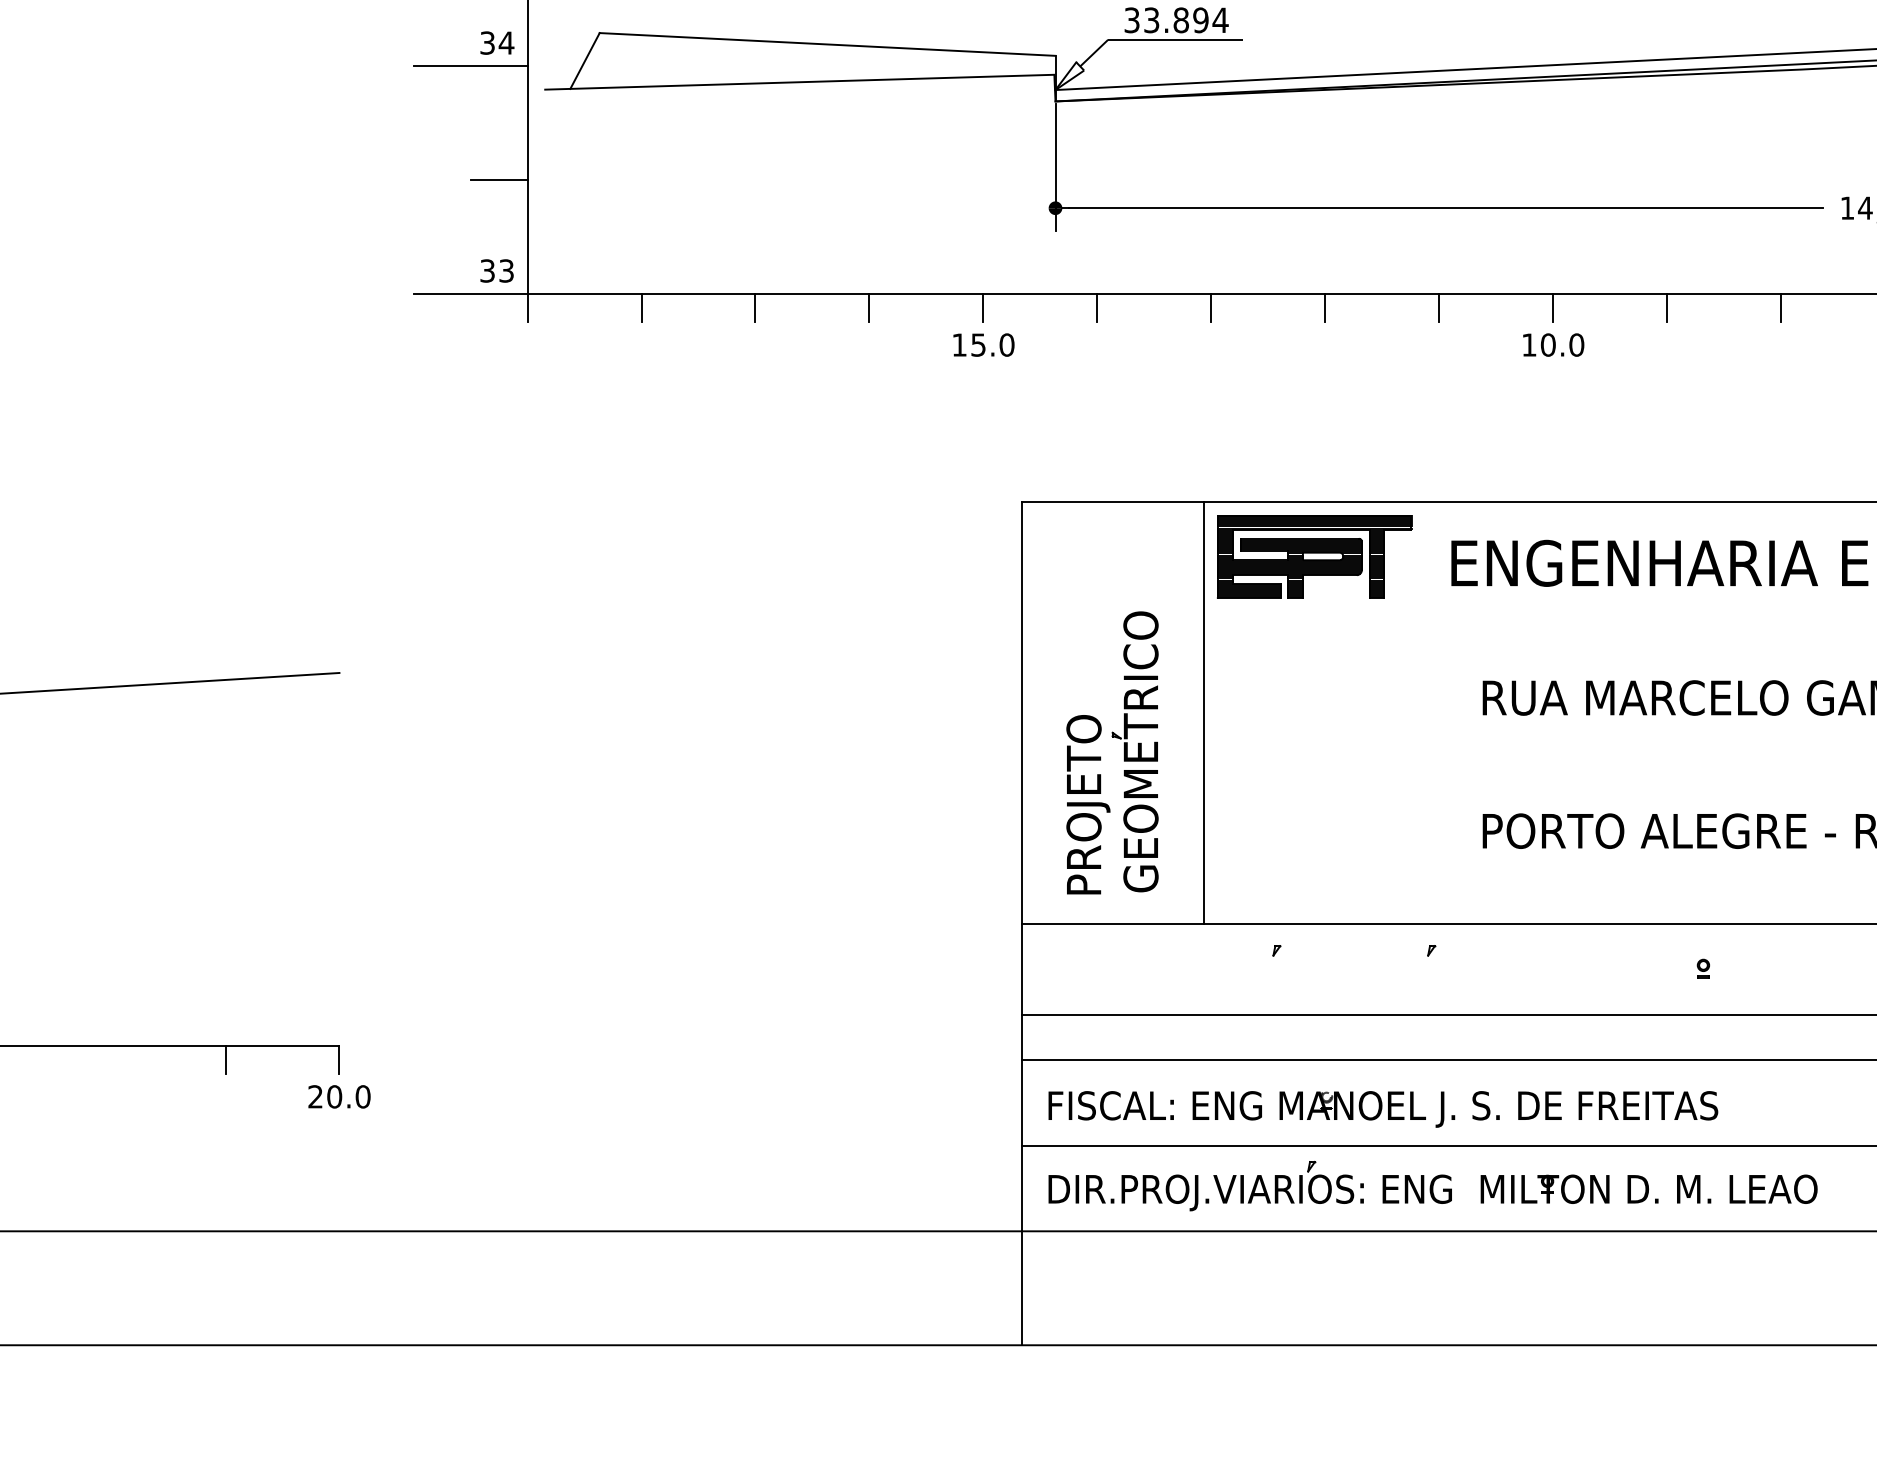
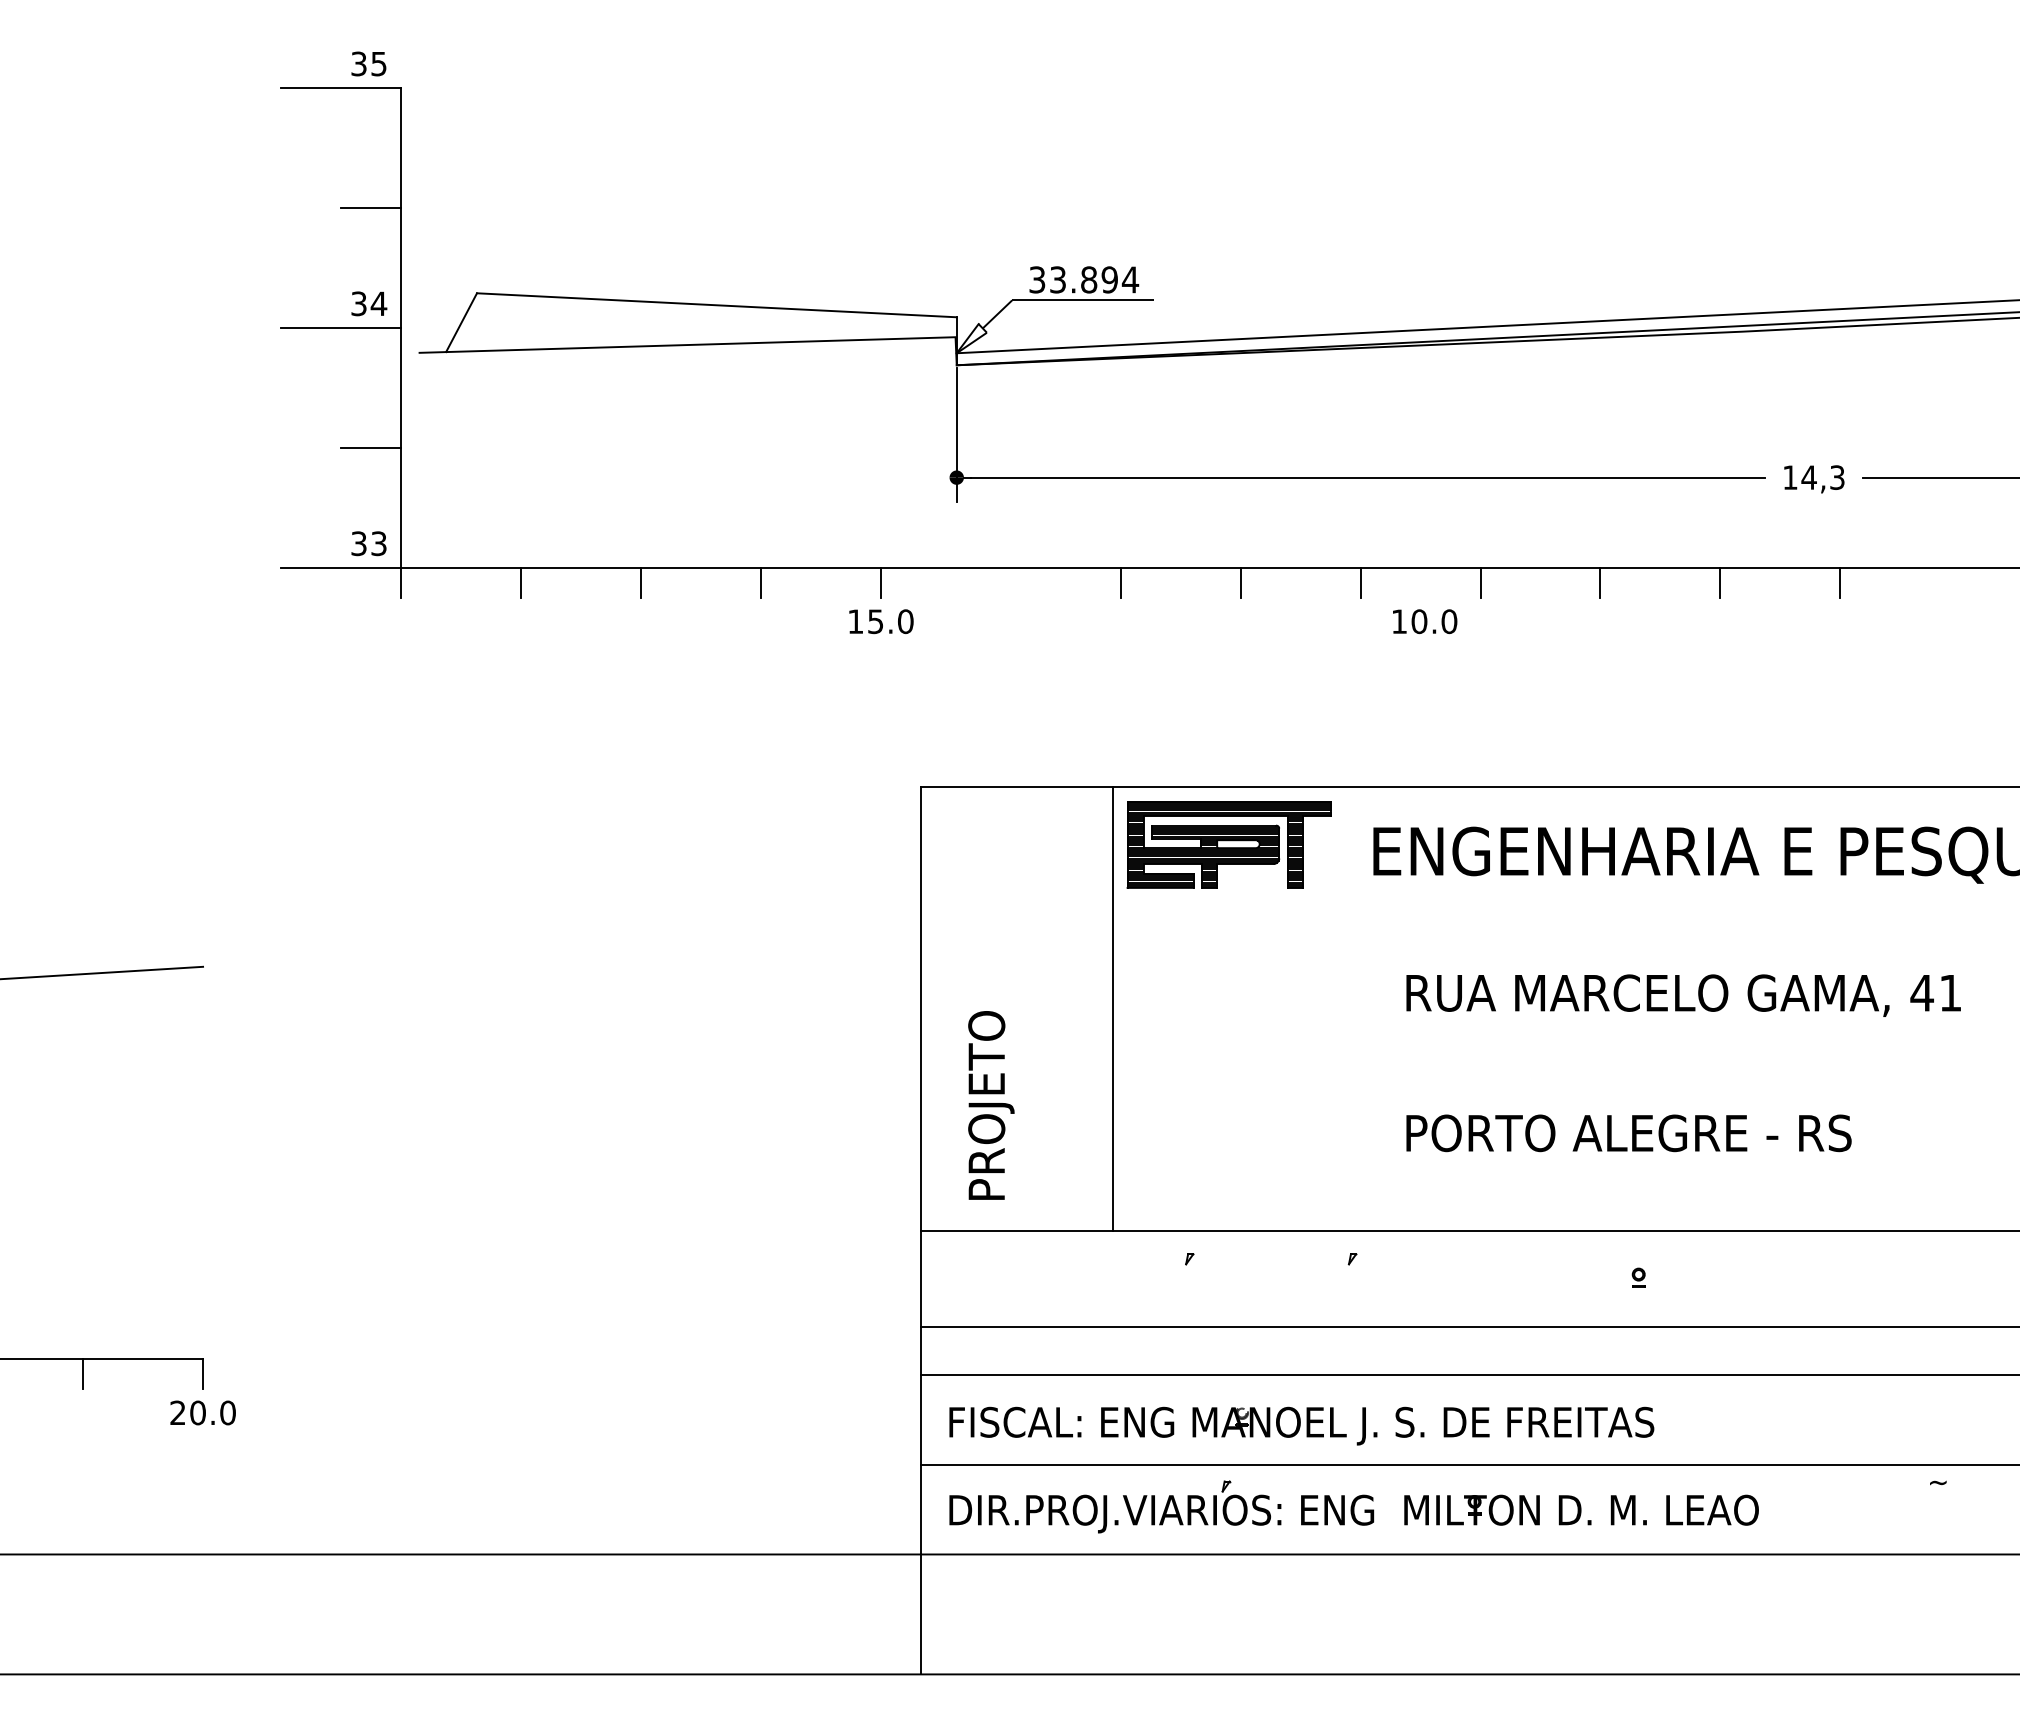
line: (1097, 307) -> (1000, 582), removed
text: (1554, 344) -> (1425, 621), moved
part: (1135, 751) -> (1040, 1049), removed

